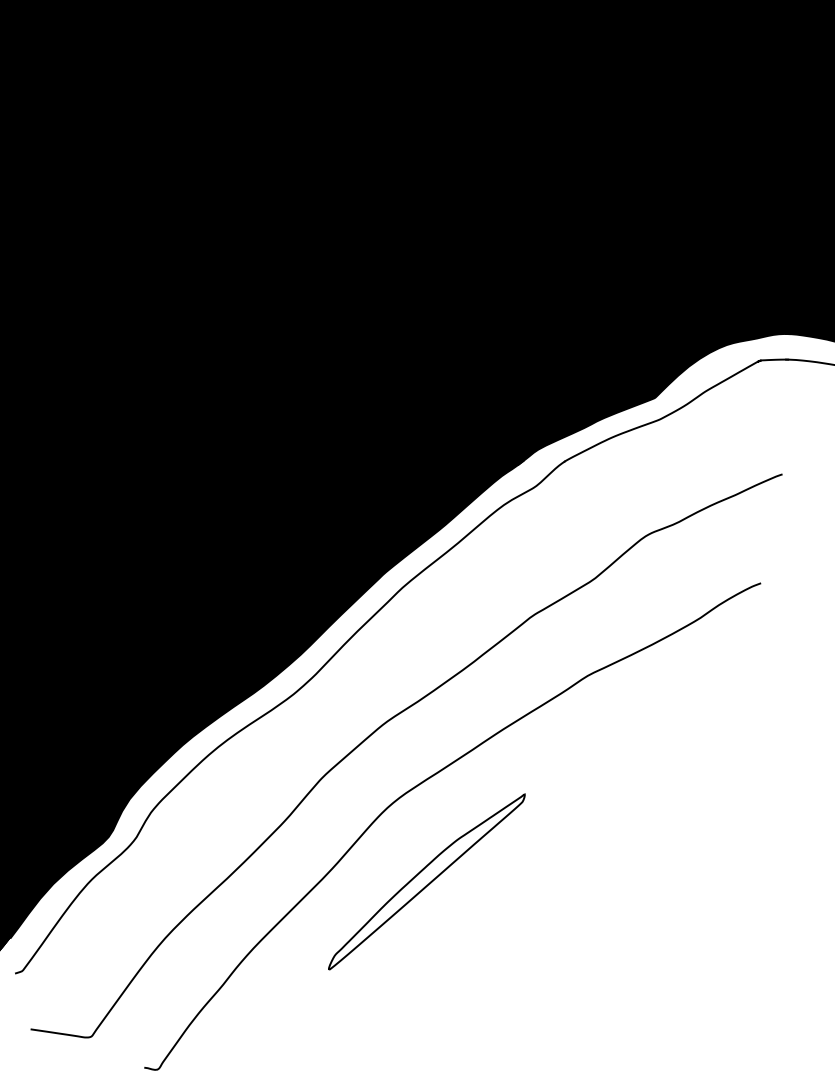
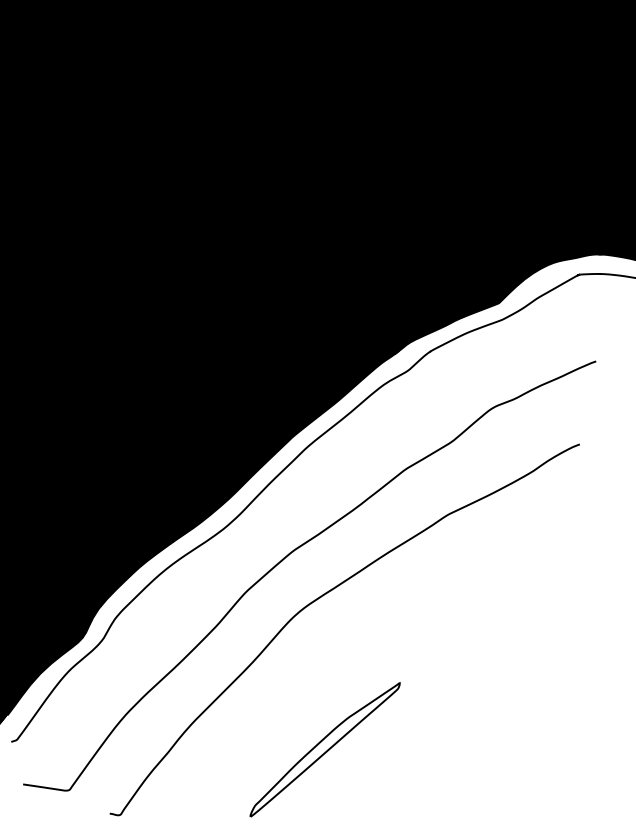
part: (426, 881) -> (324, 749), moved

